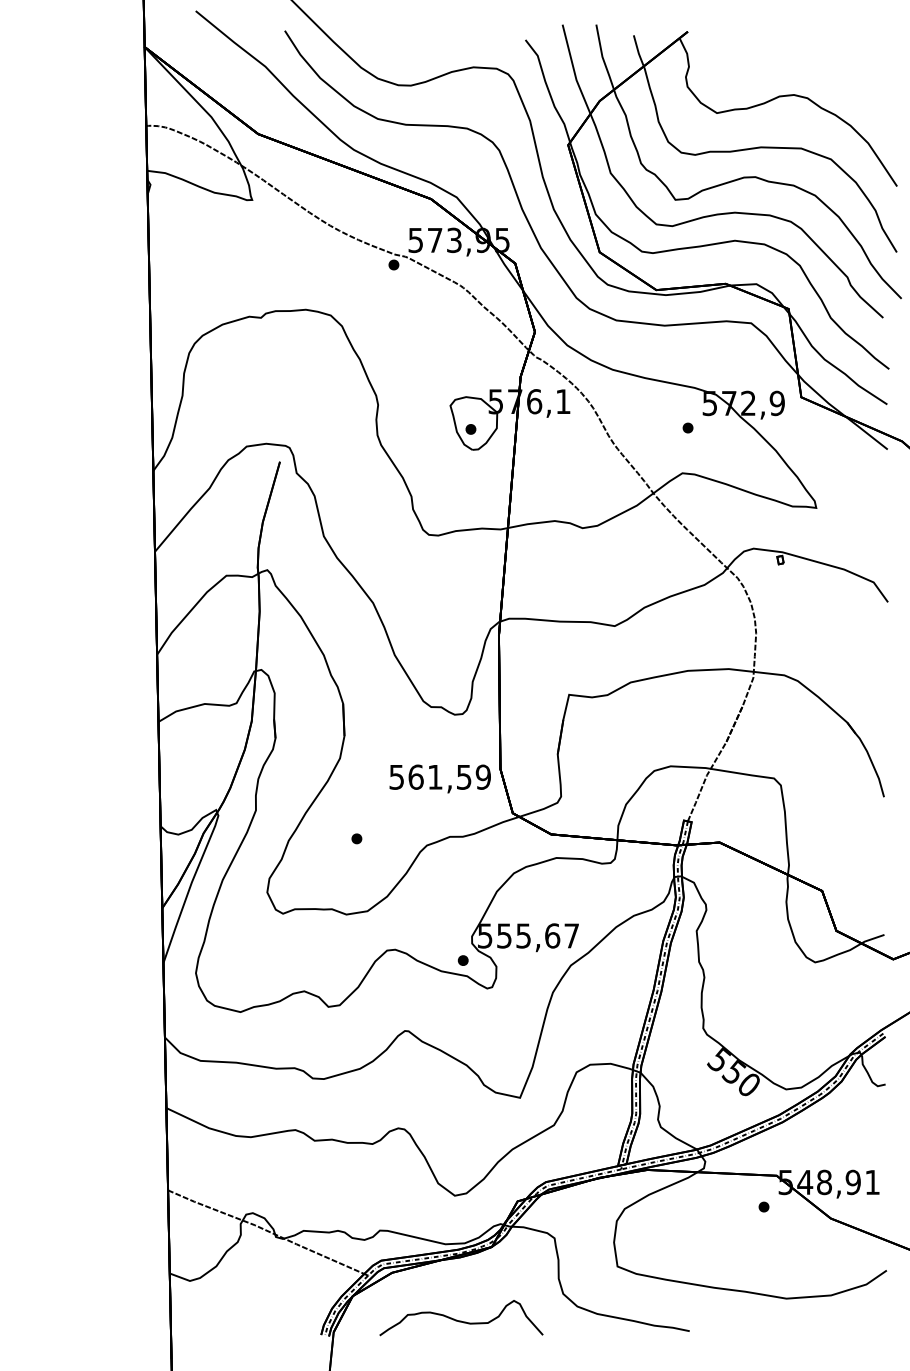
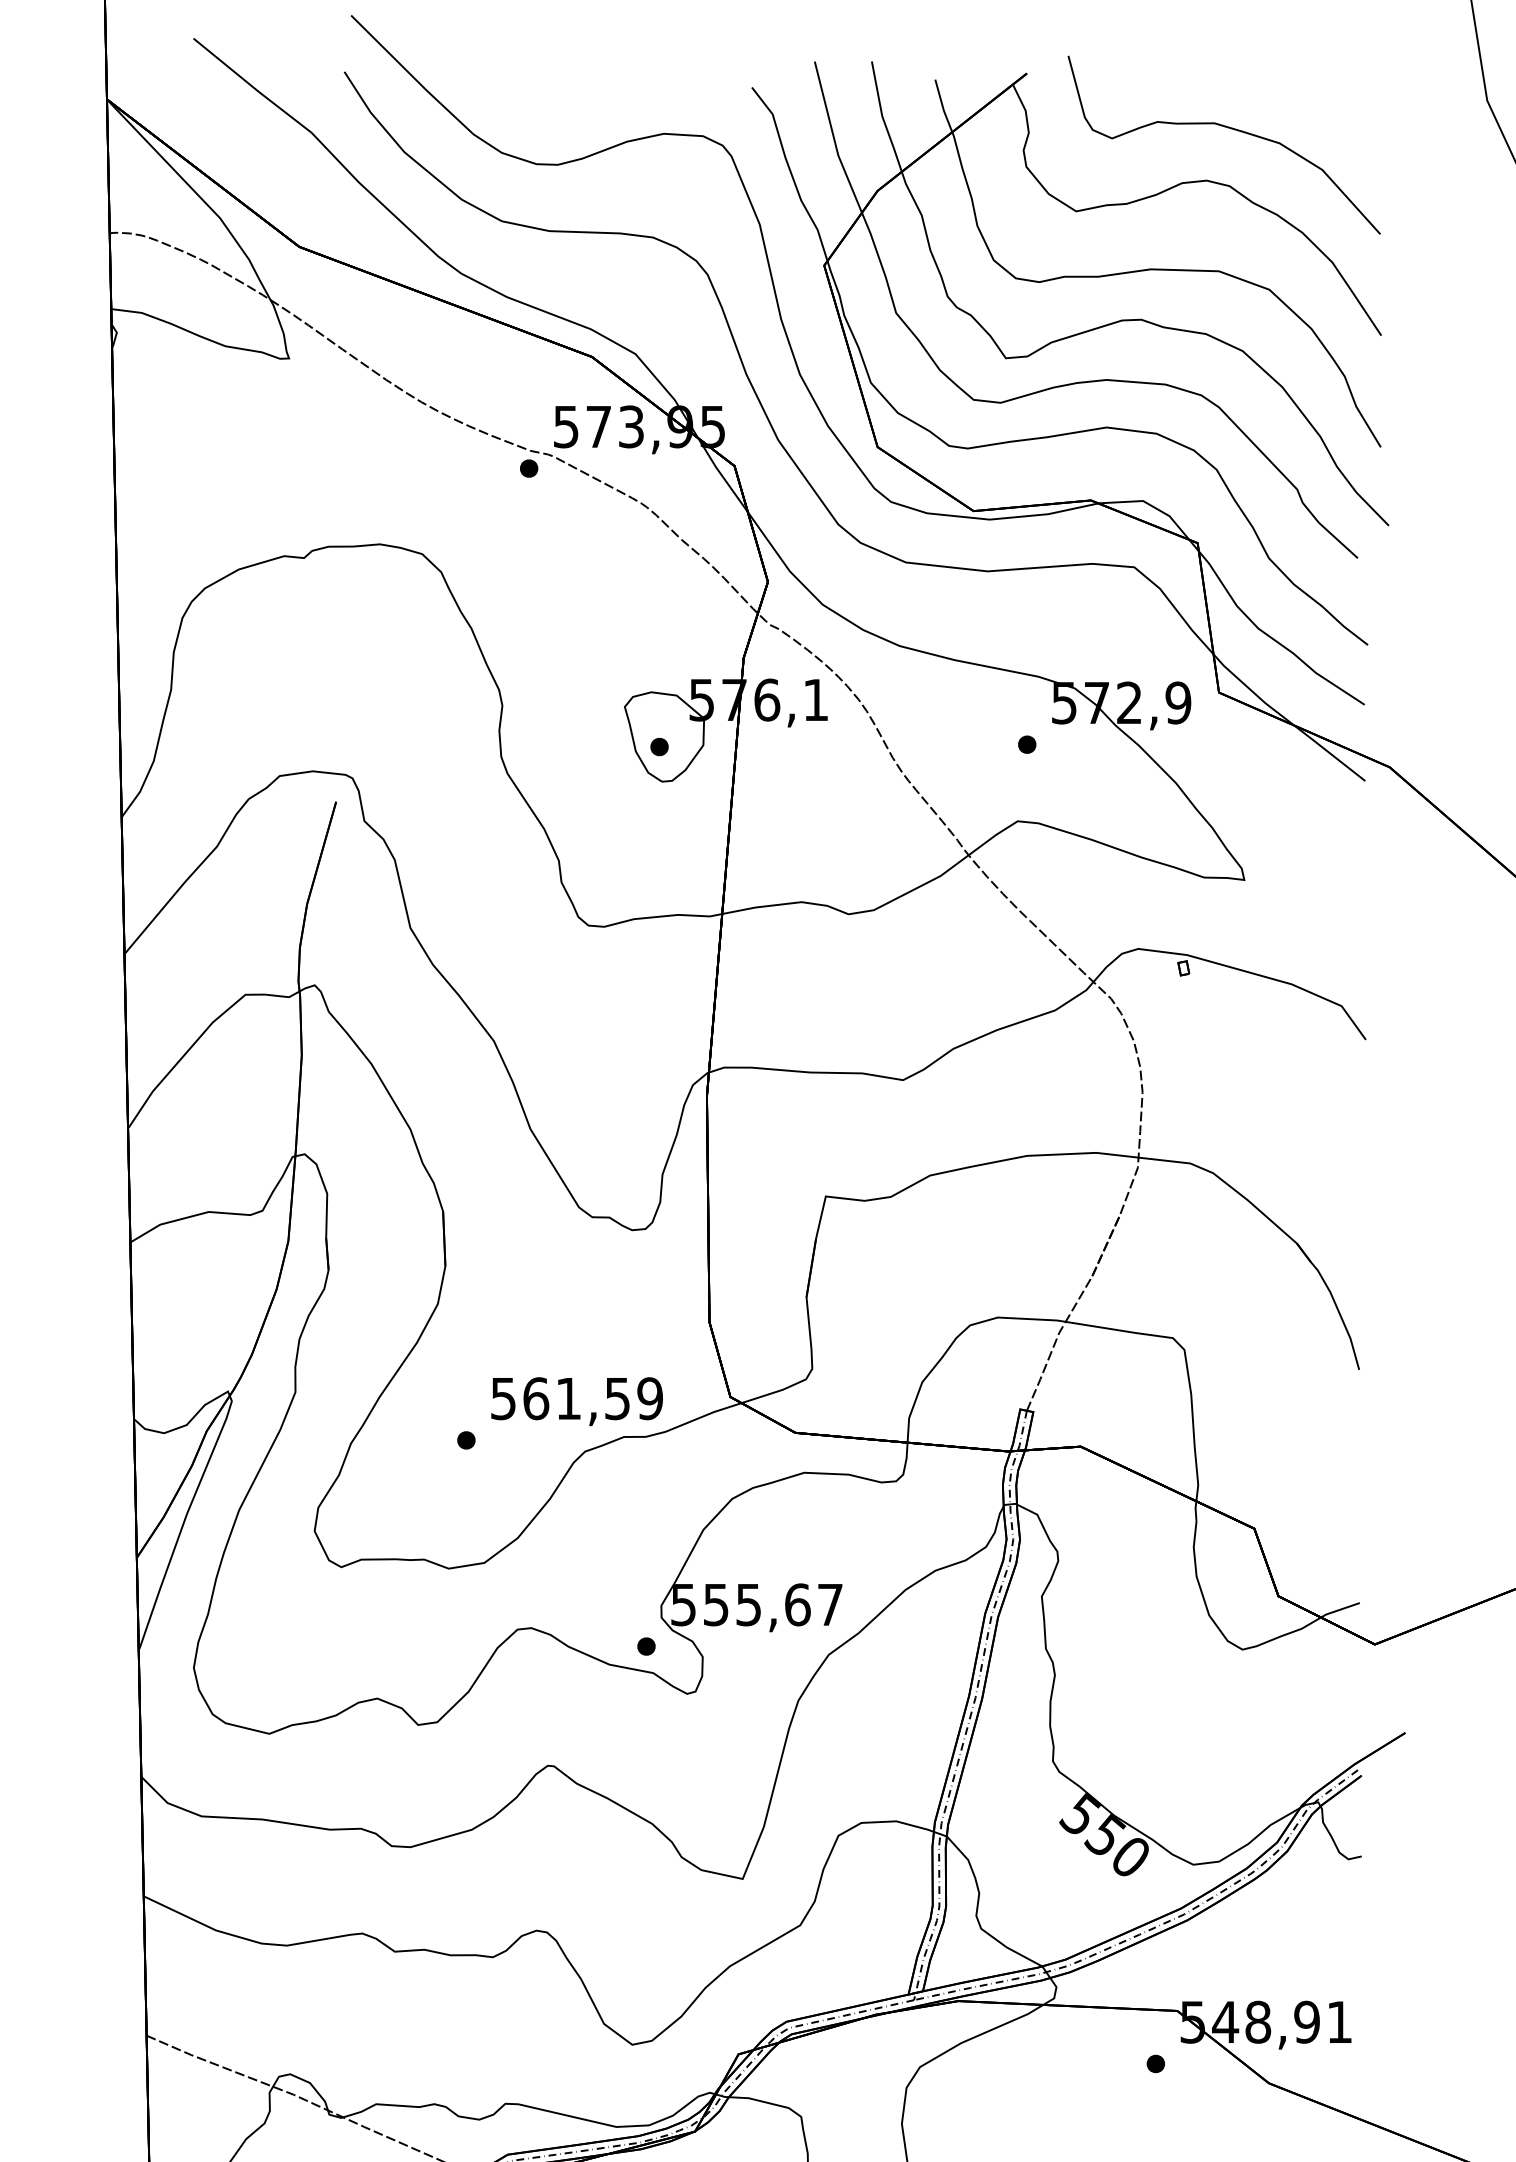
curve: (805, 64) -> (1226, 129), added
text: (439, 778) -> (575, 1400), moved

